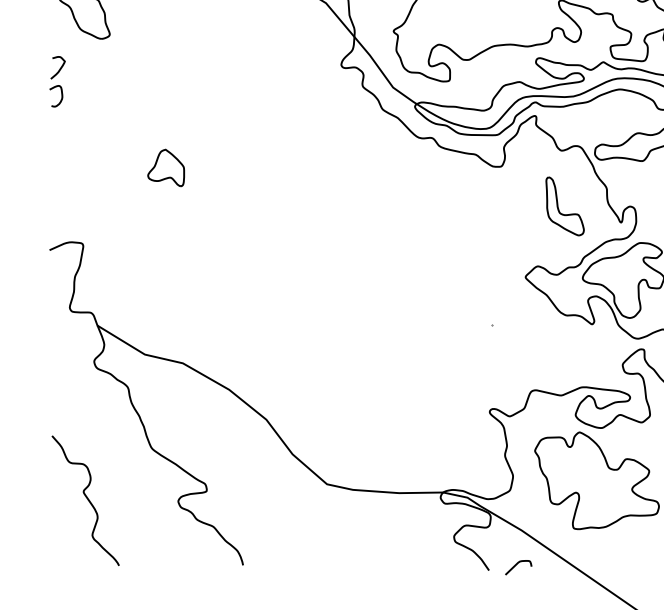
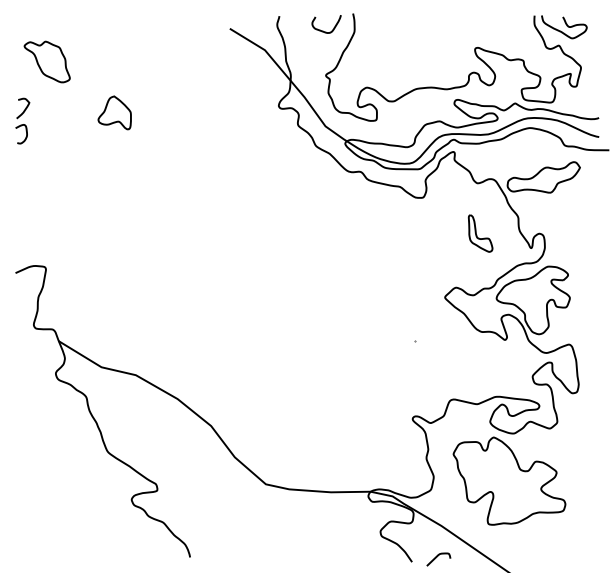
part: (165, 167) -> (114, 112), moved
part: (564, 206) -> (480, 233), size x0.7
curve: (86, 498) -> (48, 497), removed

